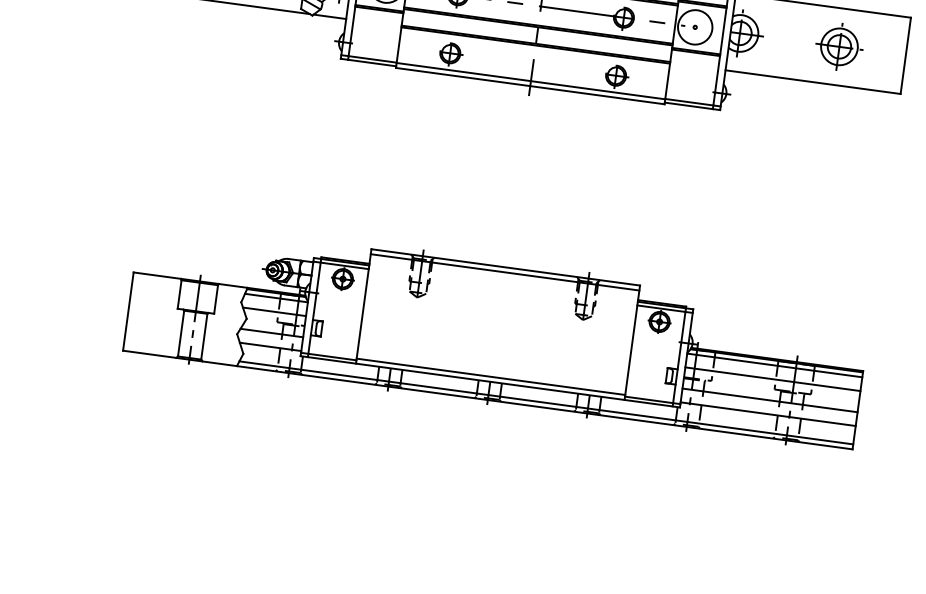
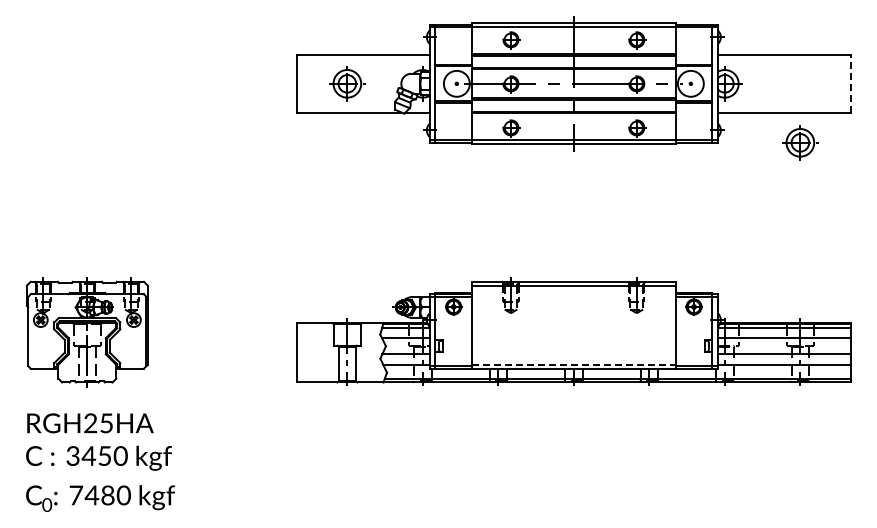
part: (839, 46) -> (800, 142), moved
line: (905, 55) -> (850, 83), solid -> dashed
line: (490, 376) -> (573, 364), solid -> dashed

